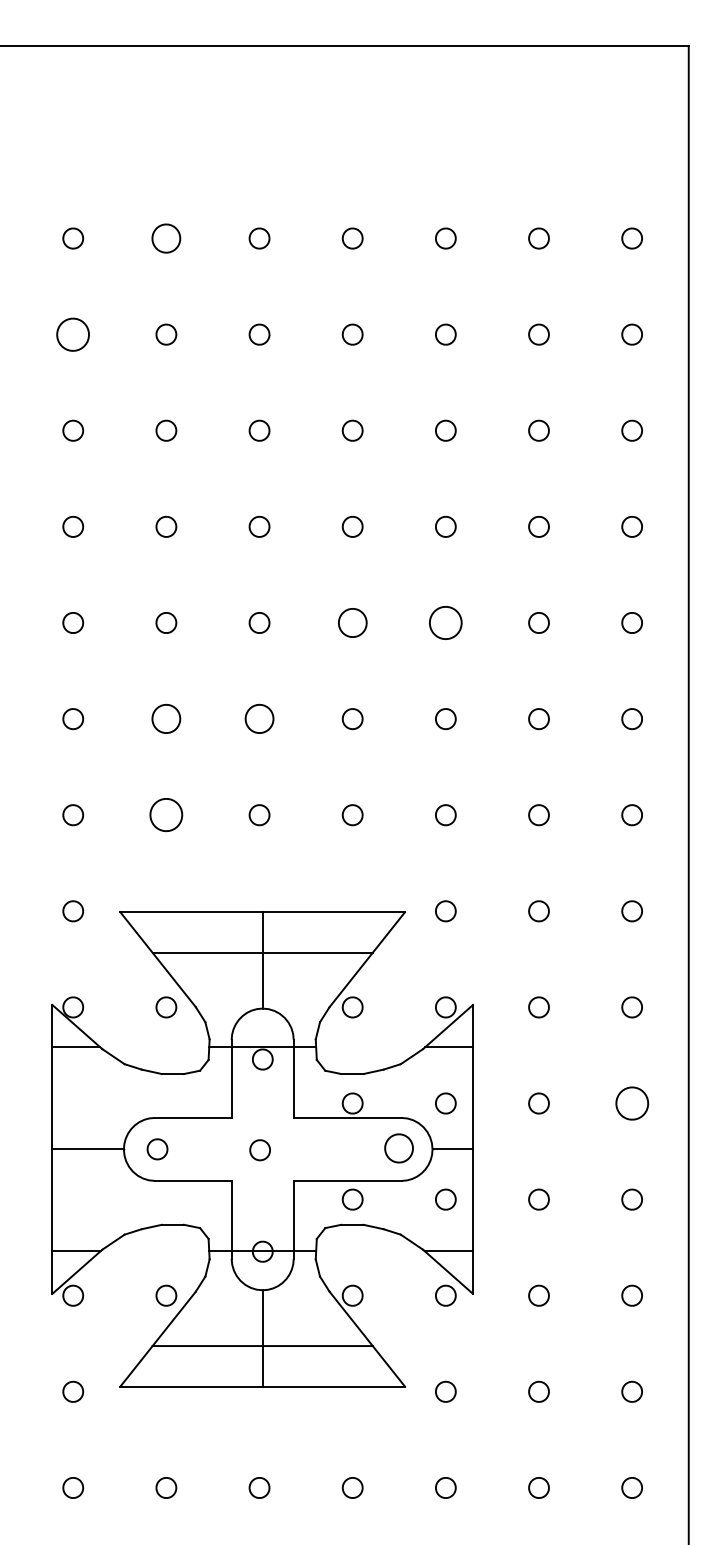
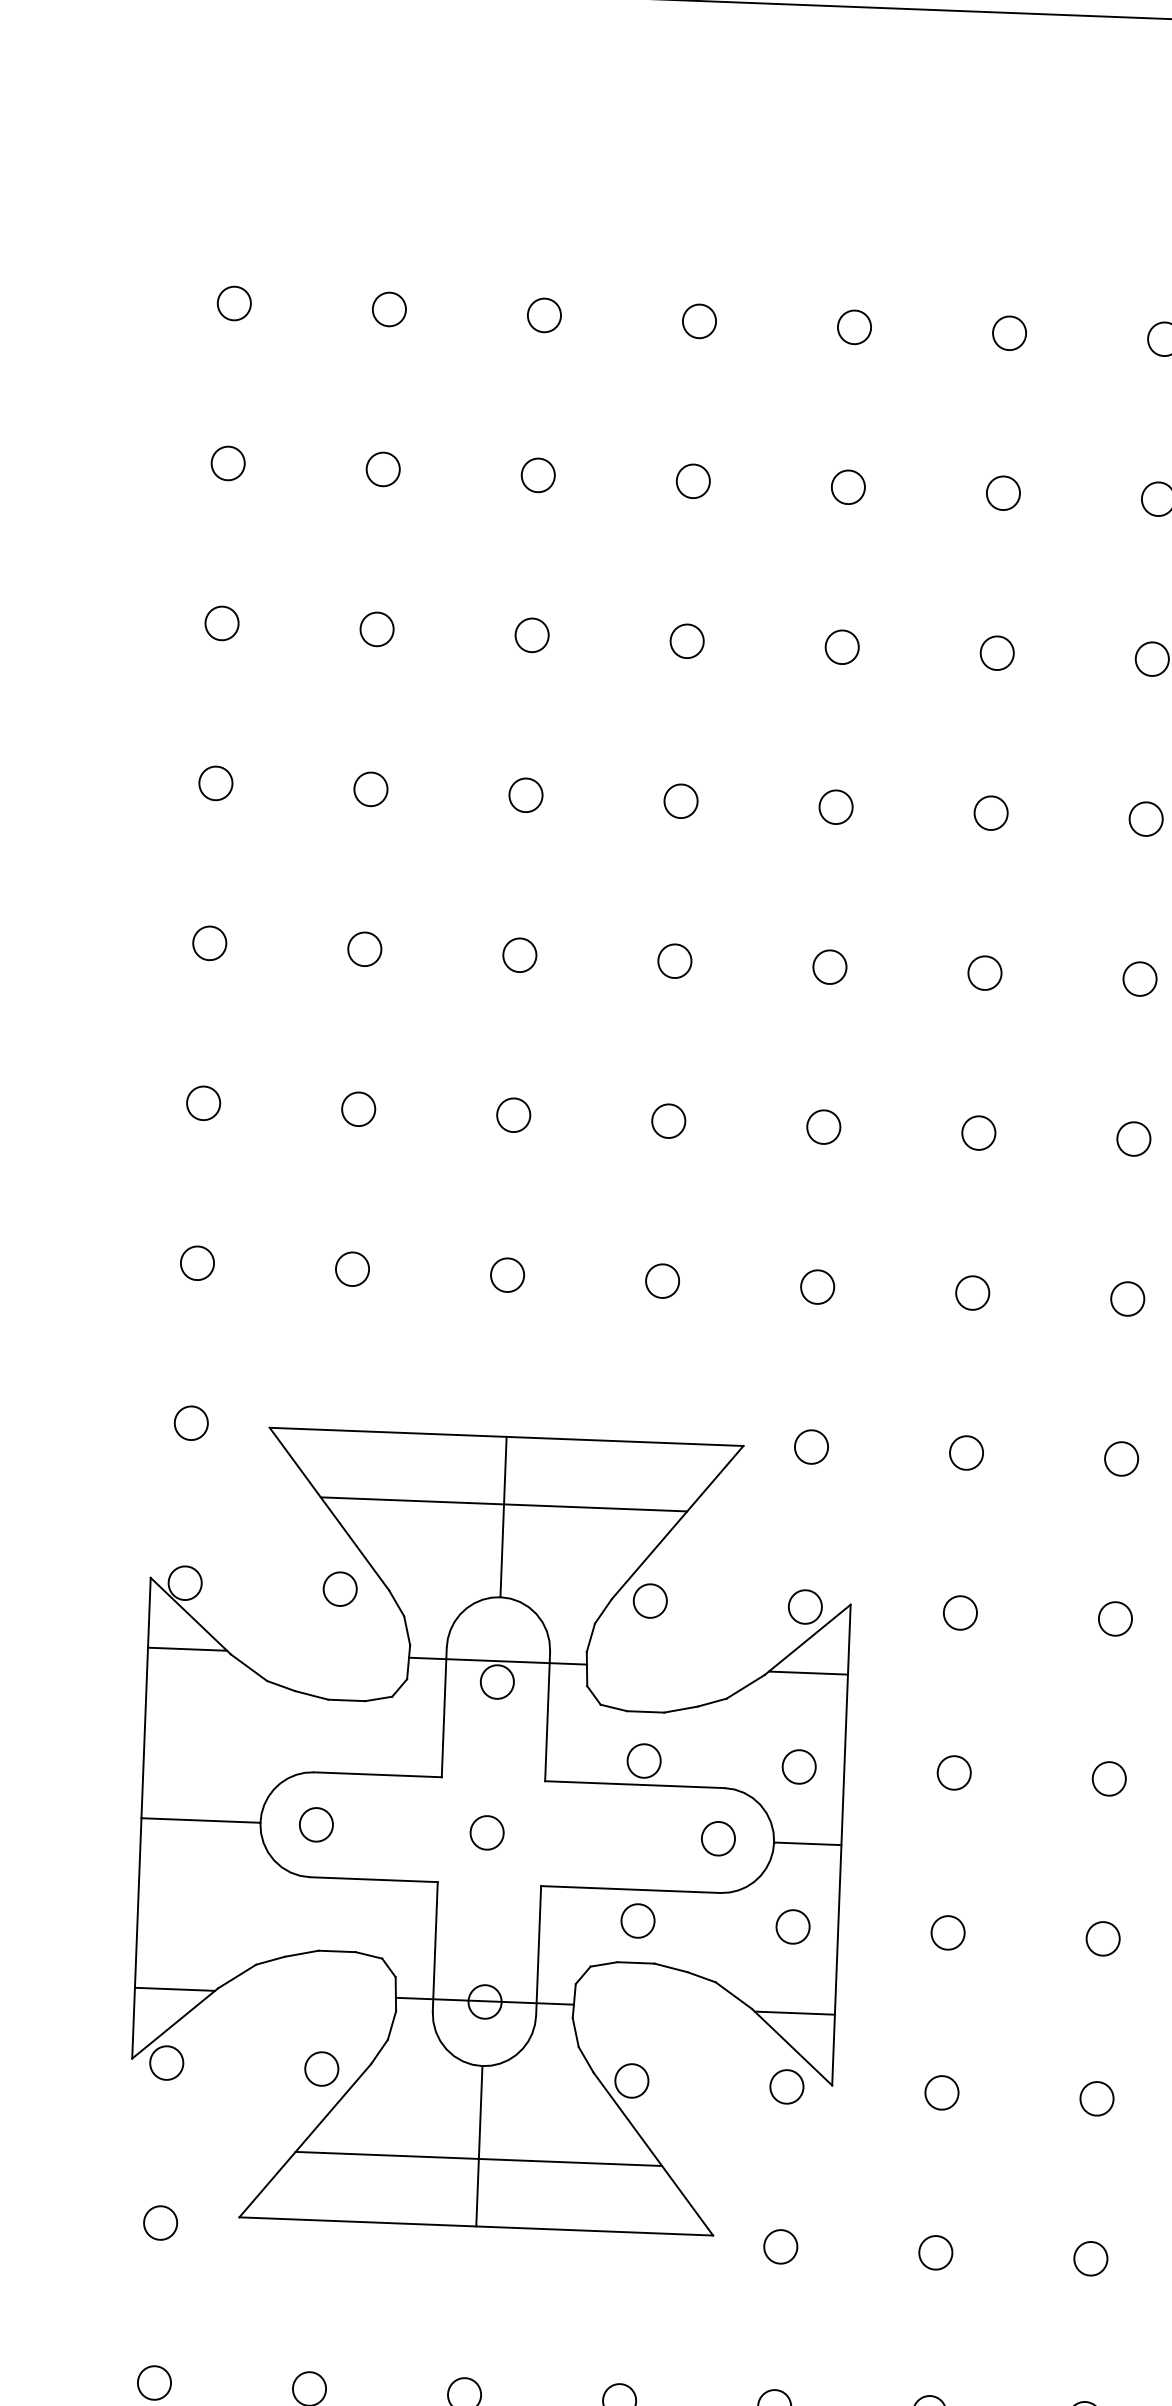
part: (166, 238) -> (389, 309), size x0.71
part: (73, 334) -> (228, 463), size x0.62
part: (352, 622) -> (674, 960), size x0.71
part: (445, 622) -> (829, 966), size x0.62
part: (166, 719) -> (358, 1109), size x0.71
part: (259, 719) -> (513, 1115), size x0.71
part: (166, 815) -> (352, 1269), size x0.62
part: (631, 1103) -> (1108, 1778), size x0.62
part: (398, 1148) -> (717, 1838), size x0.71

